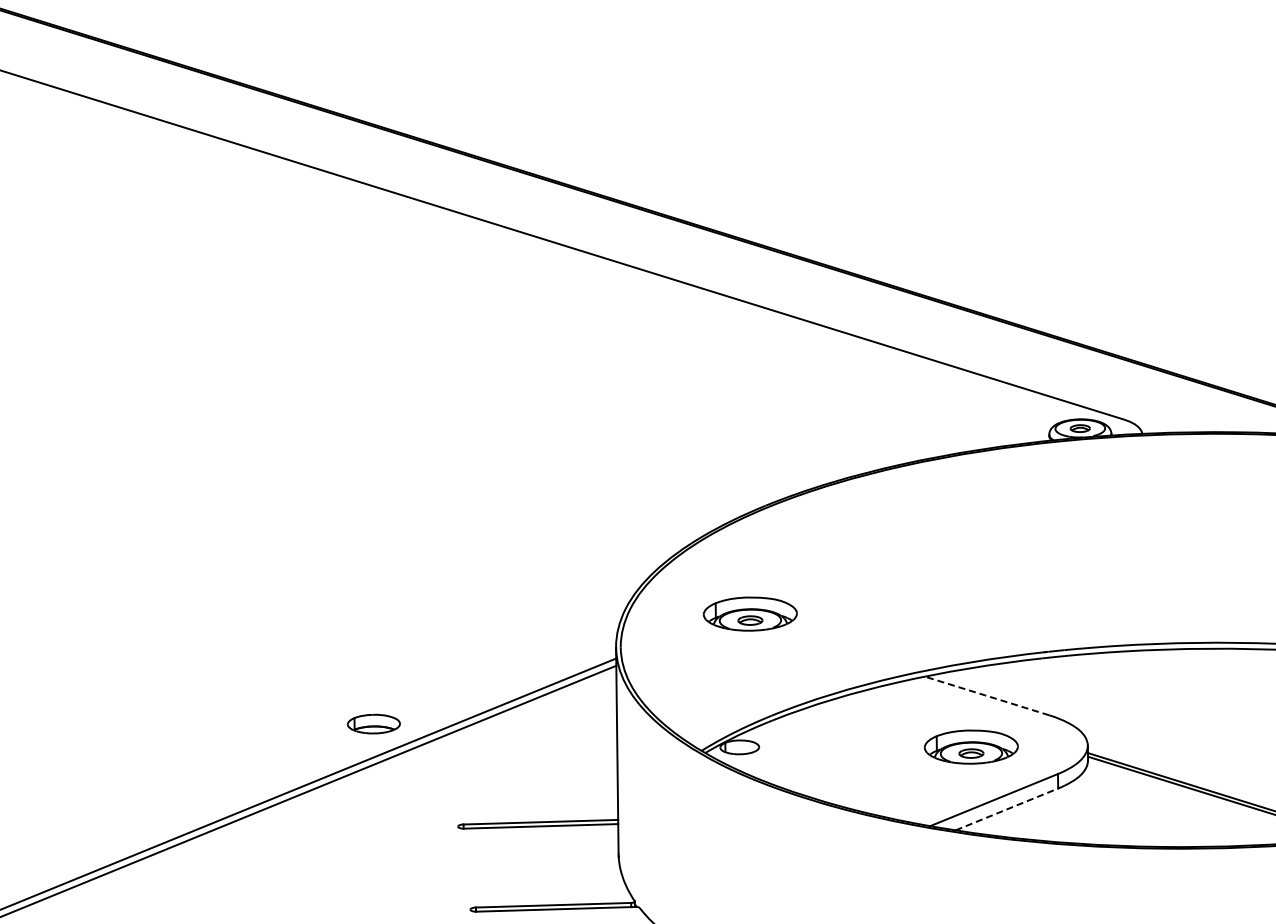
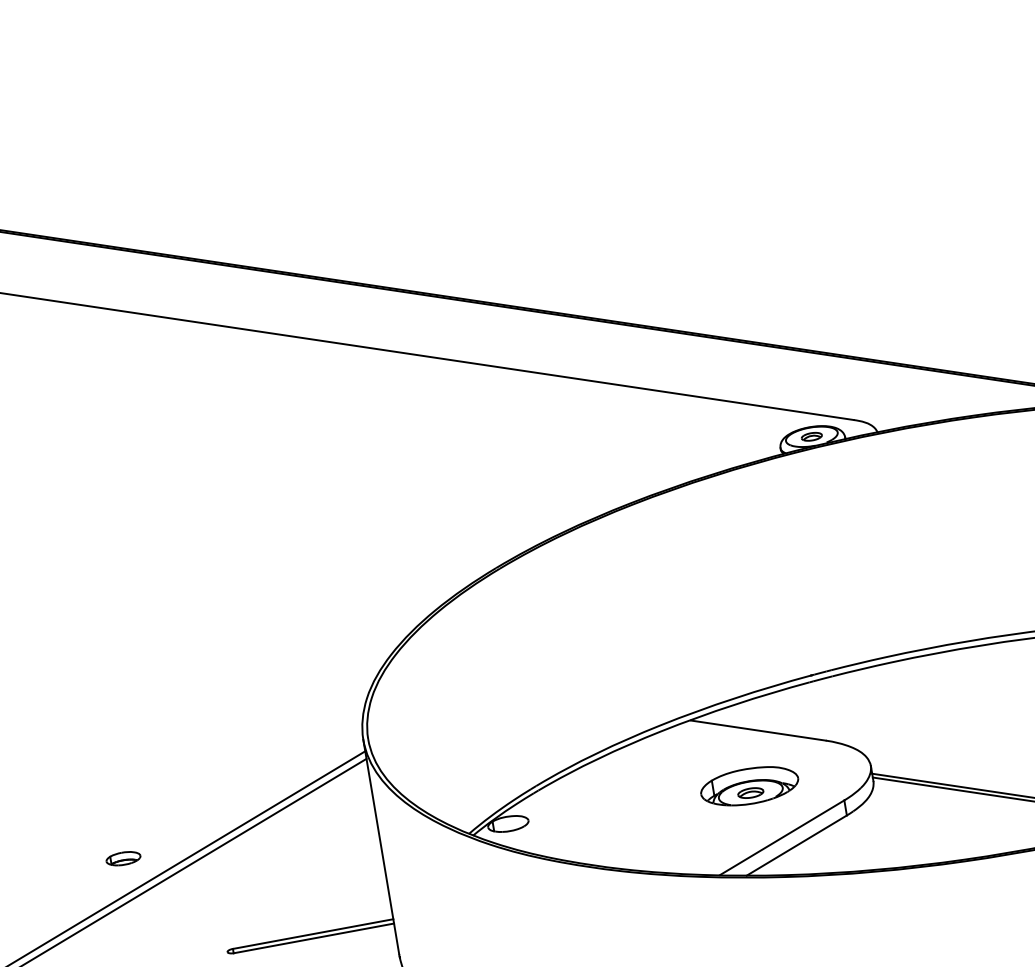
part: (749, 613) -> (496, 682), removed
line: (987, 696) -> (758, 730), dashed -> solid
part: (374, 723) -> (123, 858), size x0.62
line: (1007, 809) -> (797, 845), dashed -> solid

